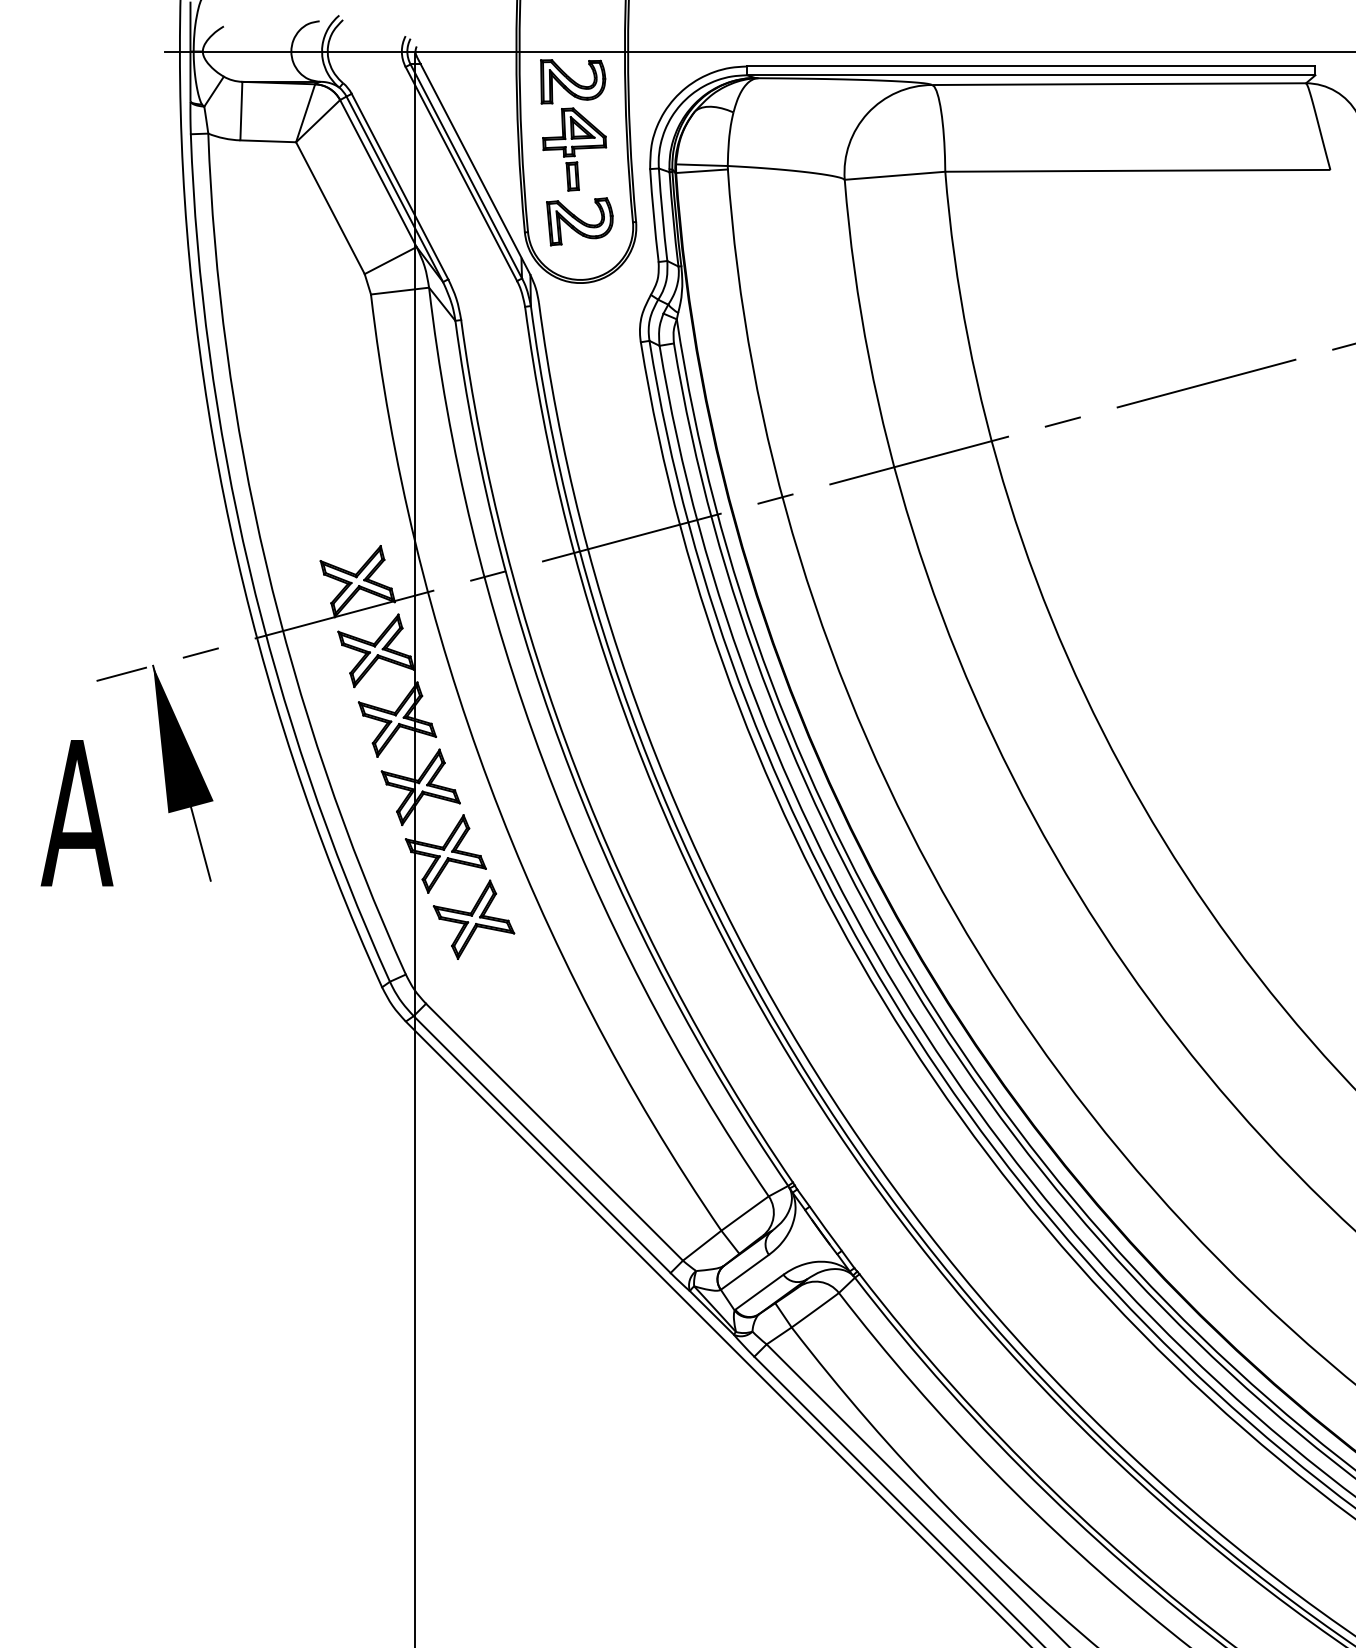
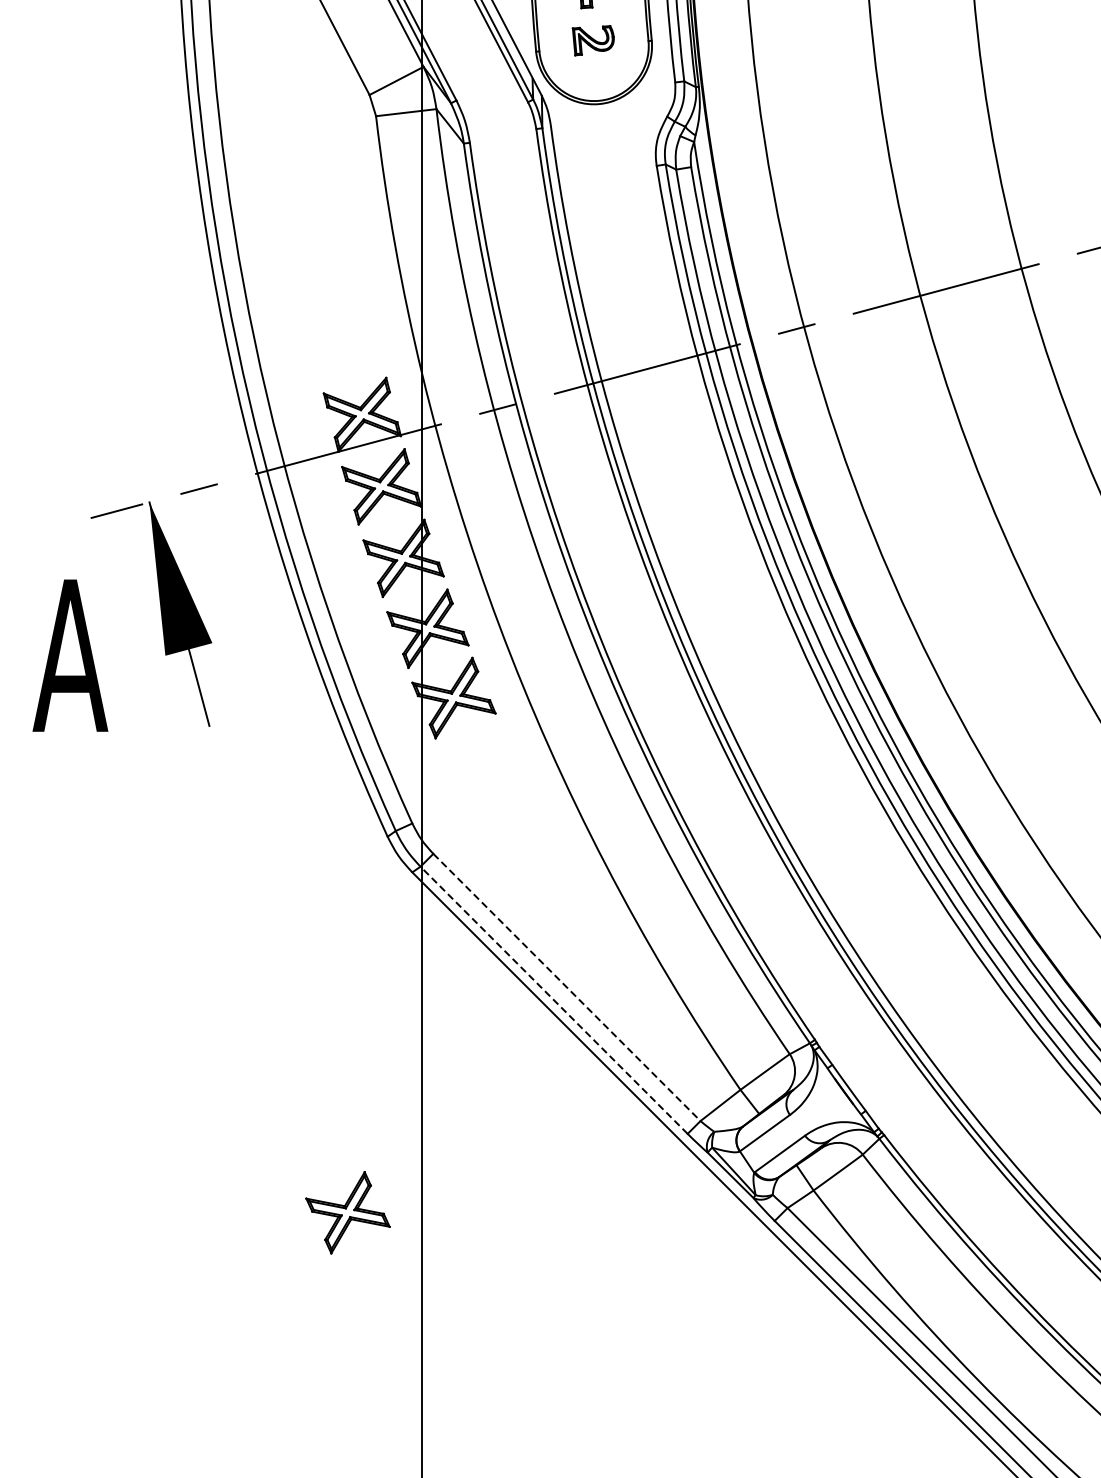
part: (579, 221) -> (592, 40), size x0.6
part: (473, 919) -> (347, 1212), moved
line: (554, 1132) -> (566, 987), solid -> dashed
line: (542, 1144) -> (554, 1000), solid -> dashed

